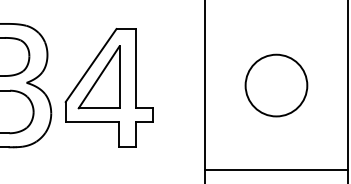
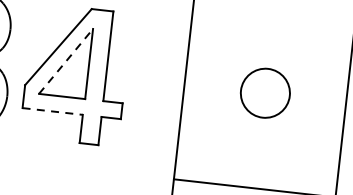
line: (99, 76) -> (66, 60), solid -> dashed
circle: (276, 85) -> (265, 93), size x0.7
line: (92, 122) -> (52, 111), solid -> dashed

